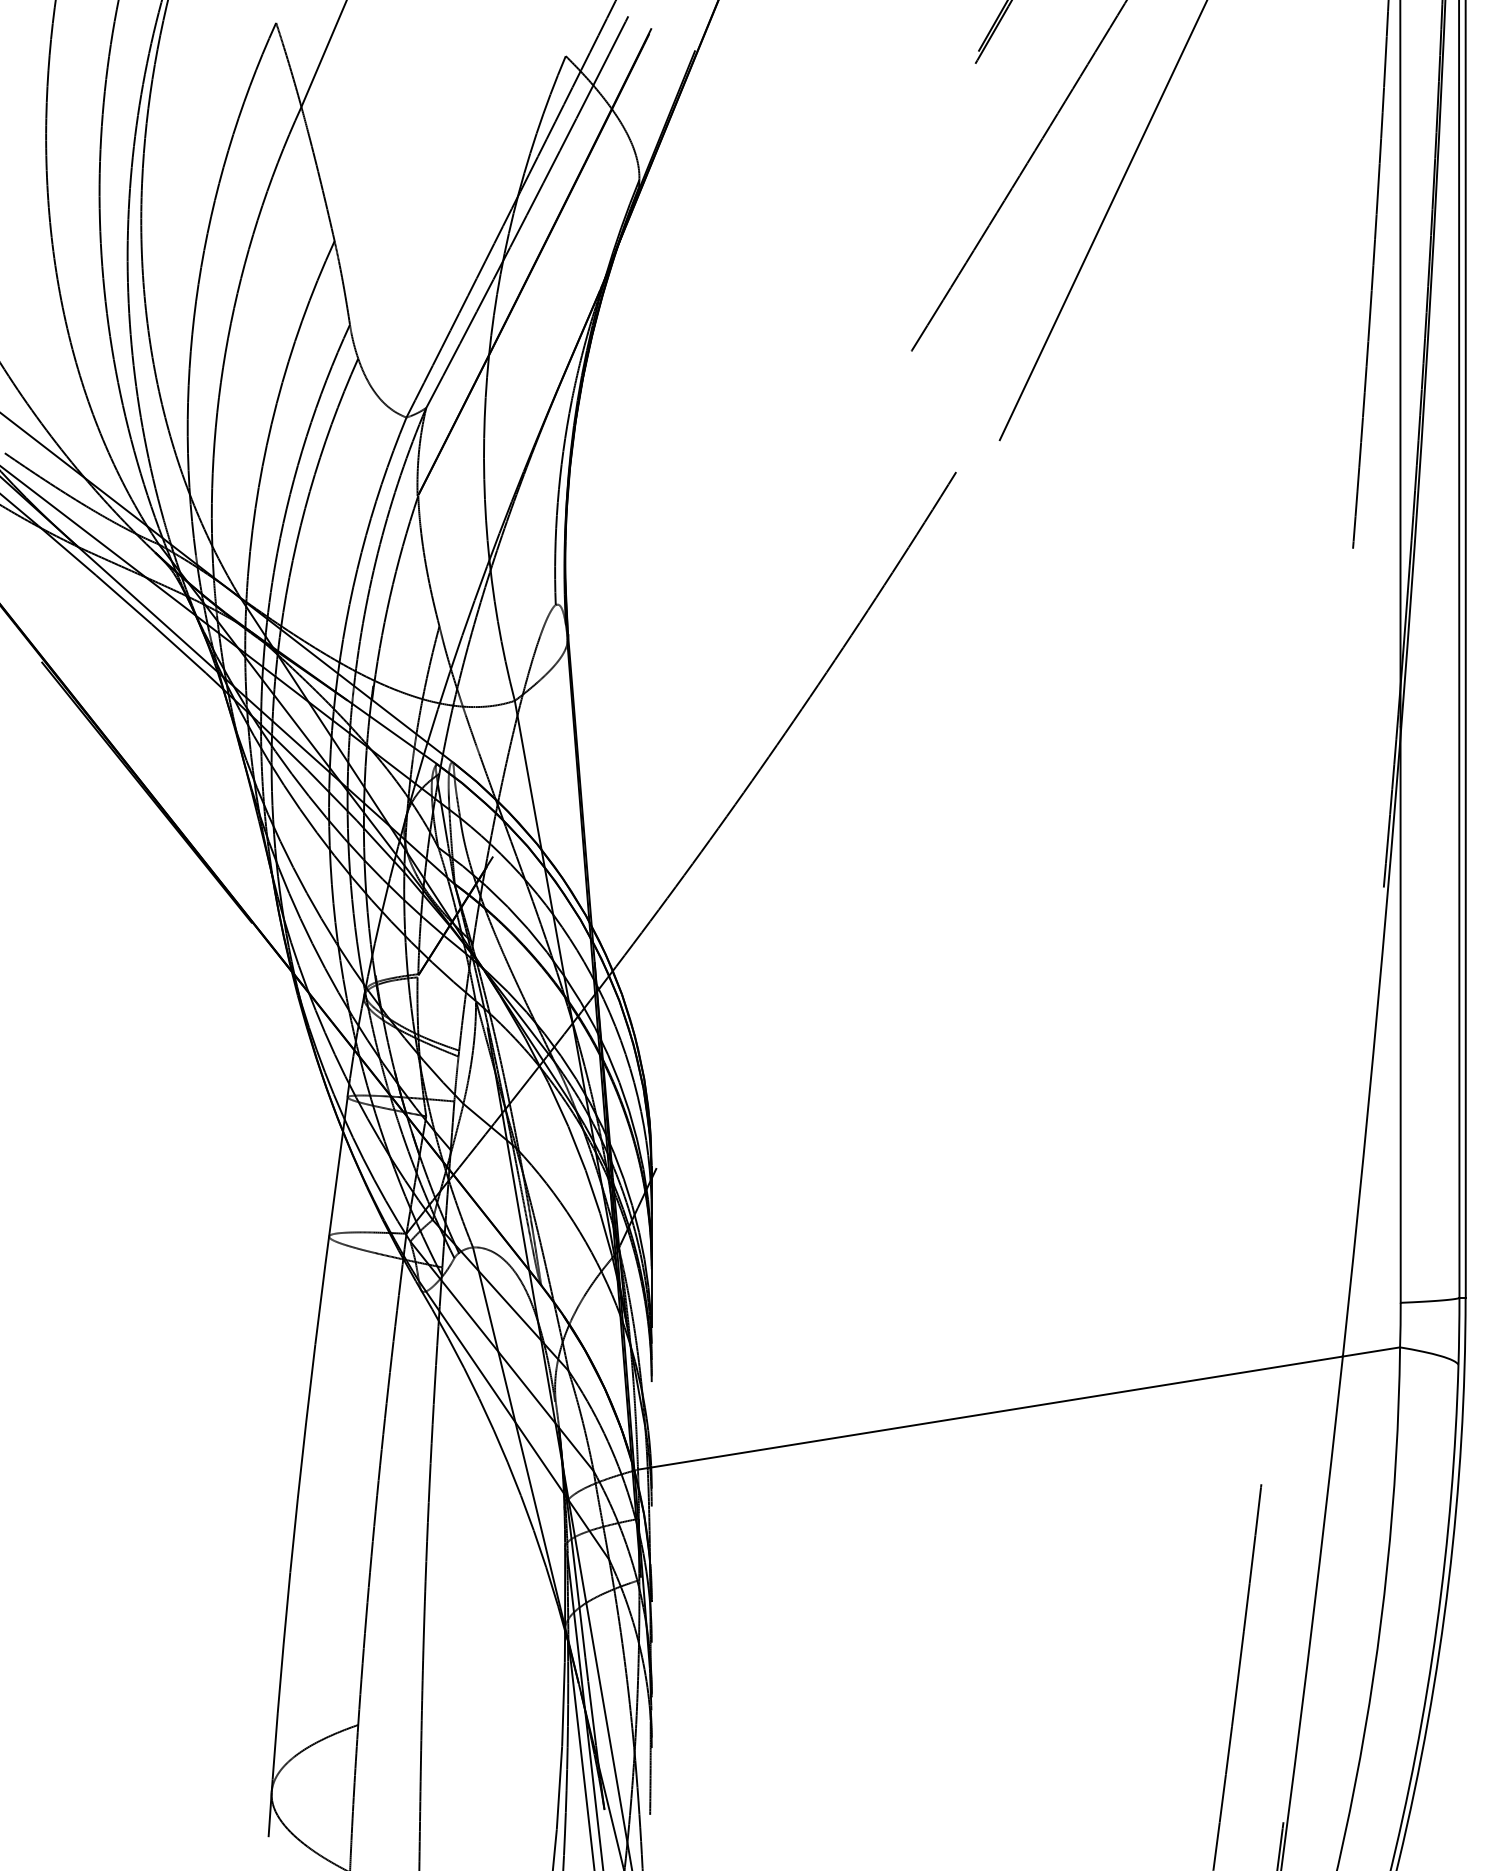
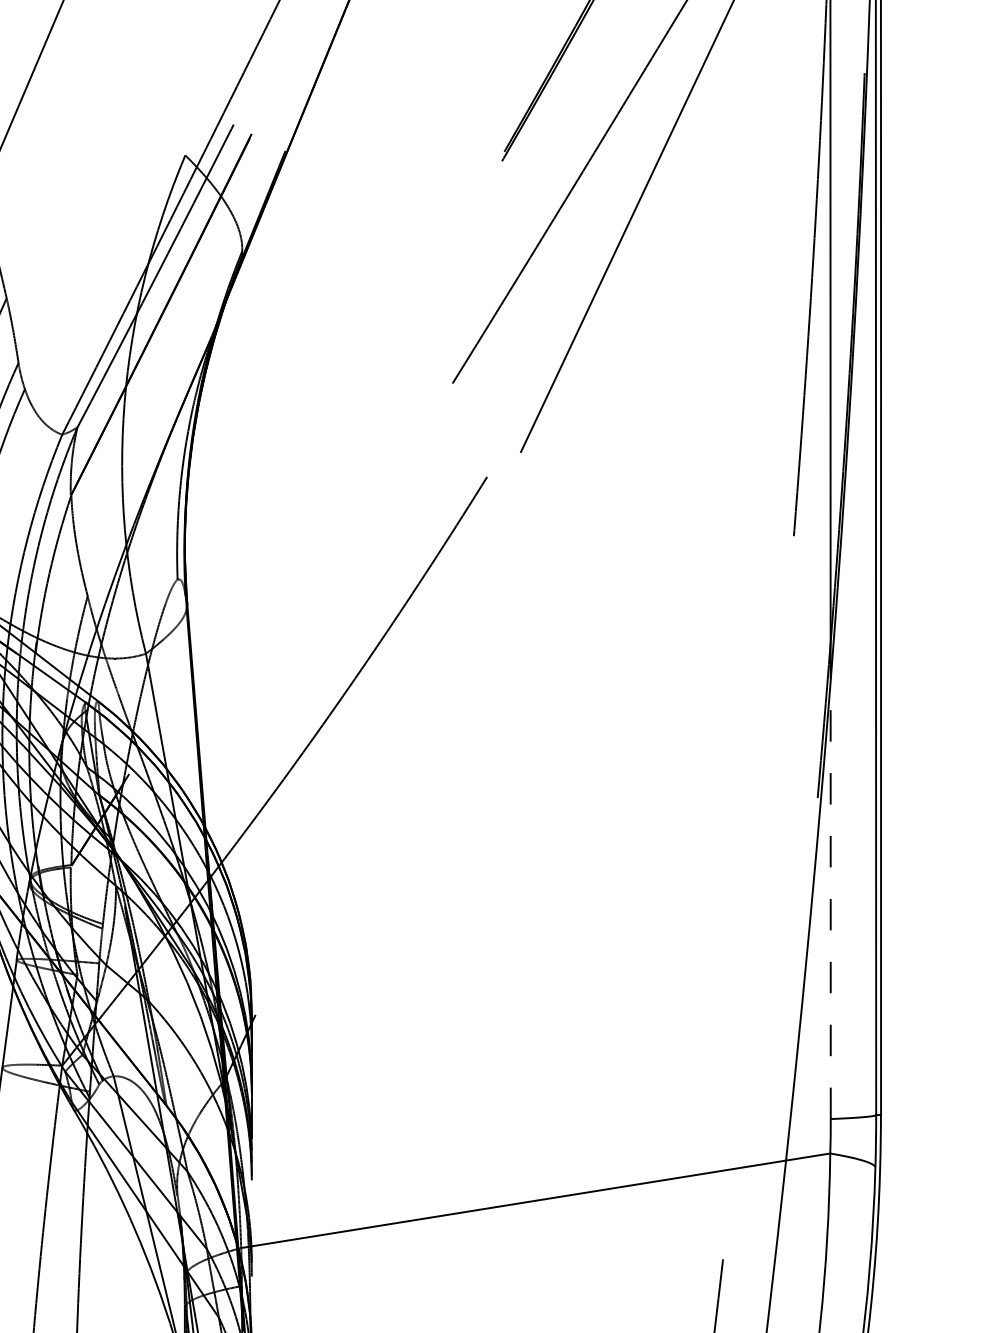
line: (1400, 1015) -> (830, 896), solid -> dashed

